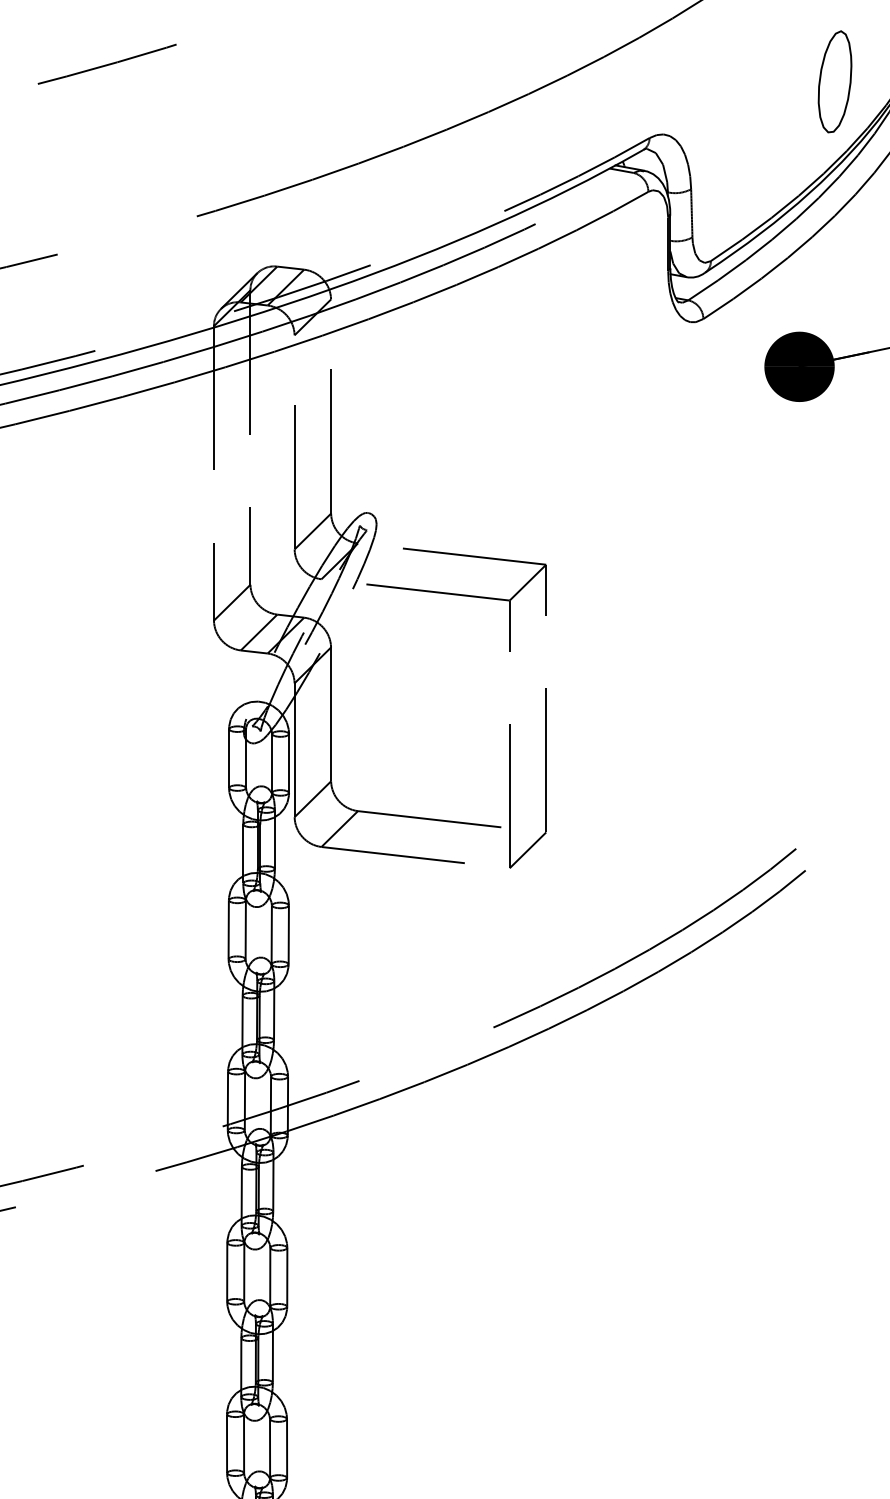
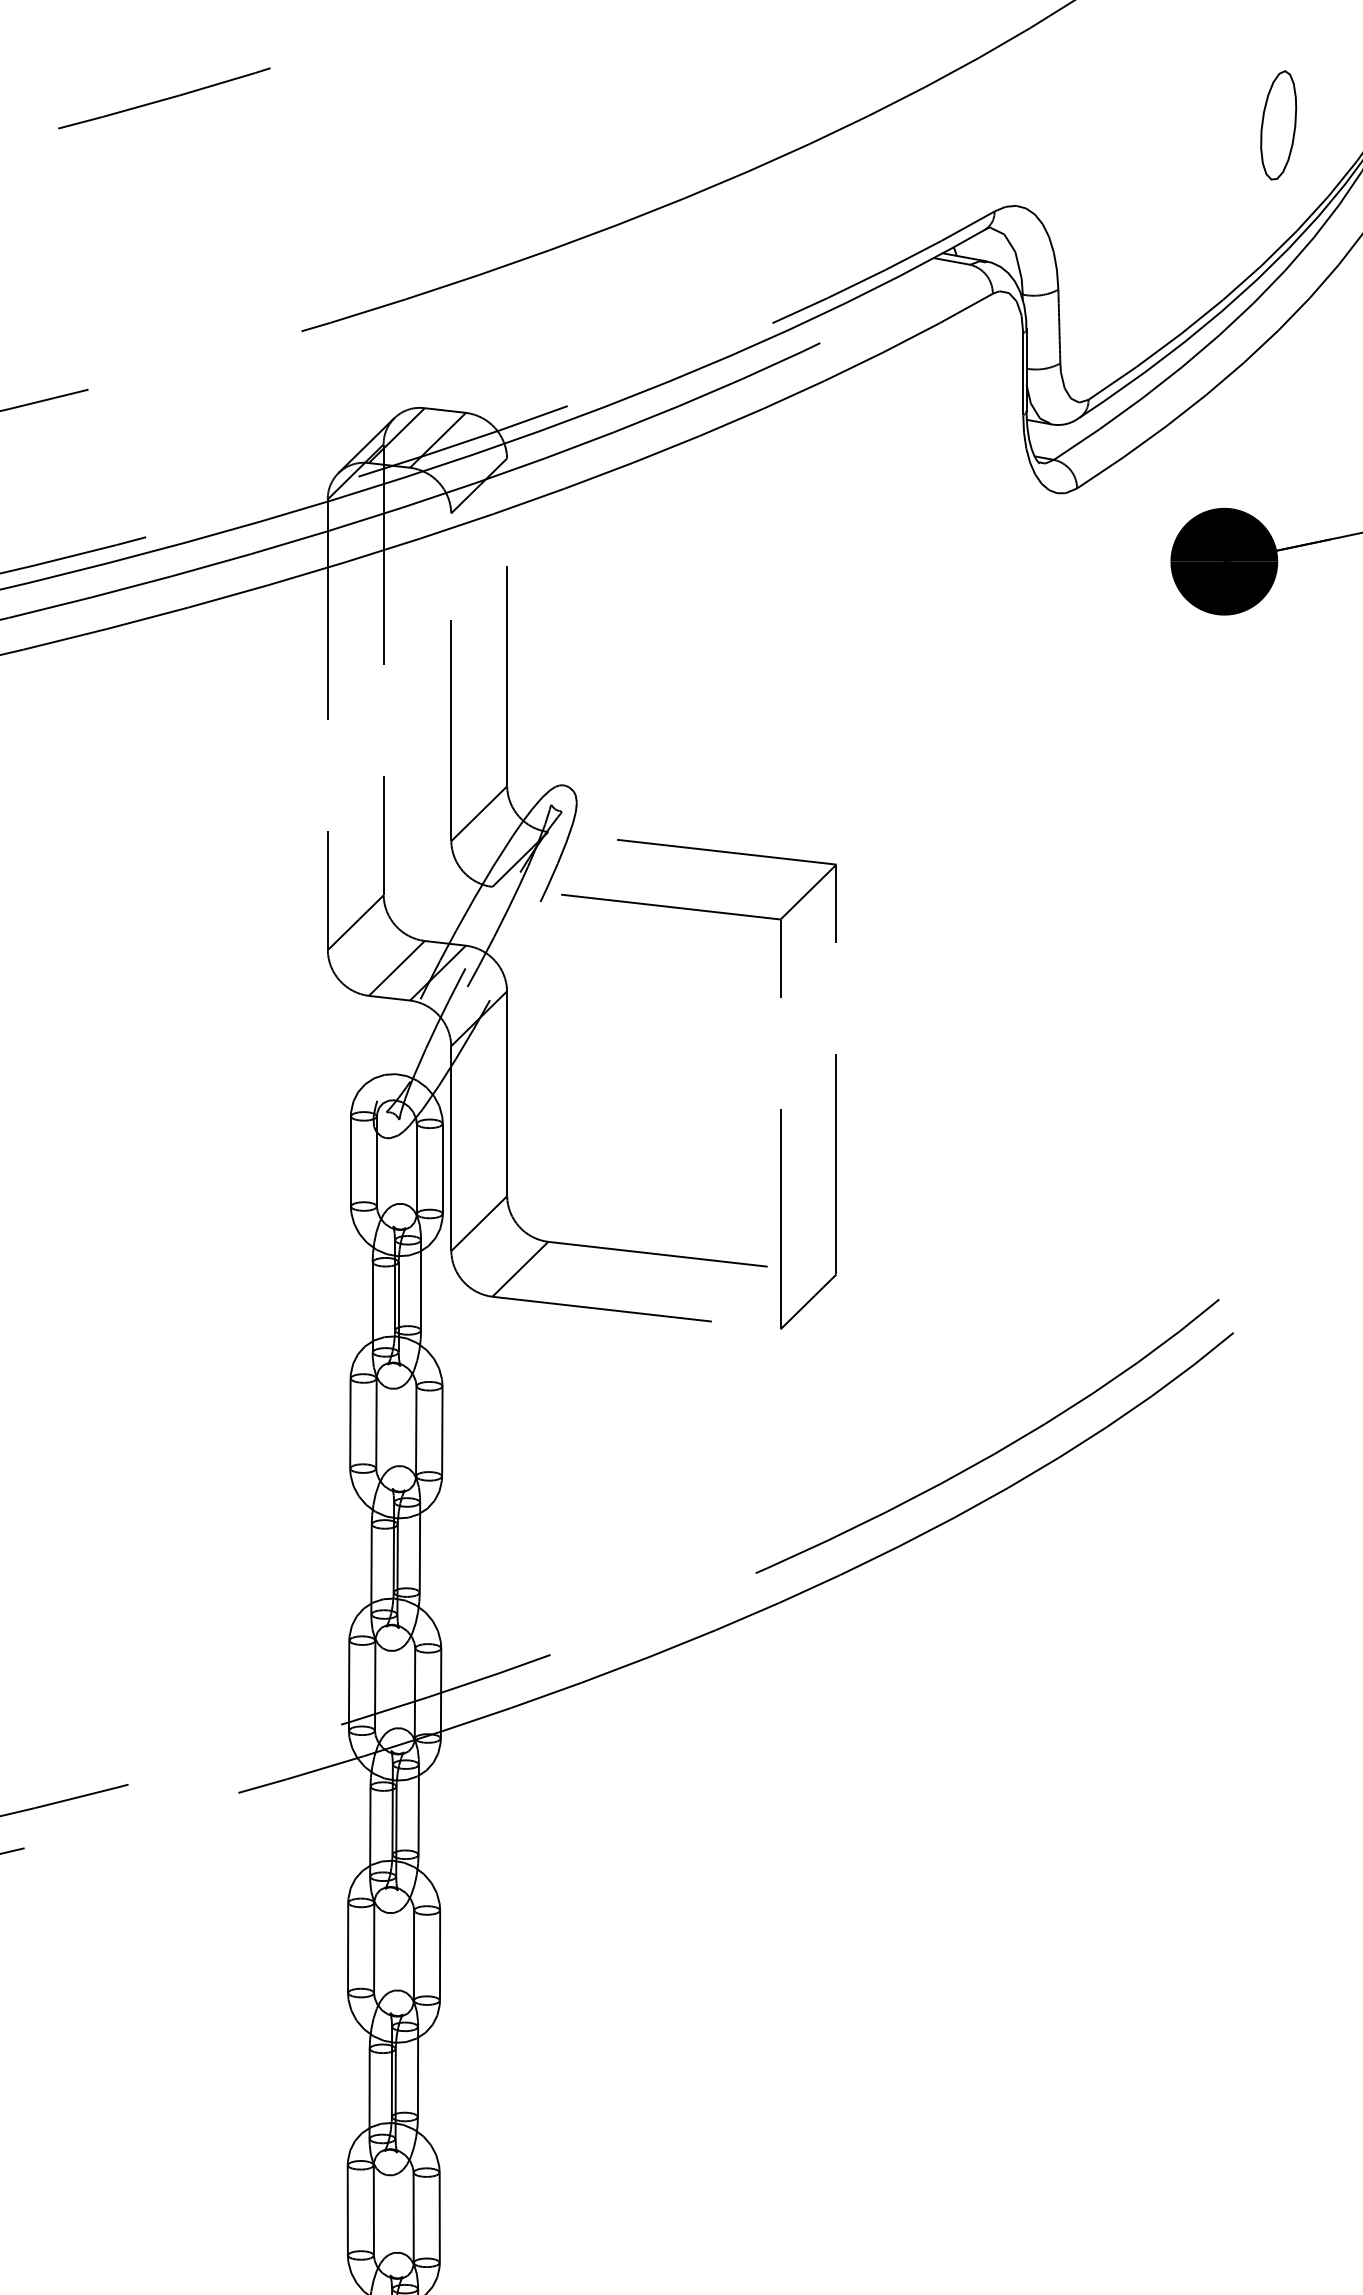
part: (834, 81) -> (1277, 124), size x0.7

